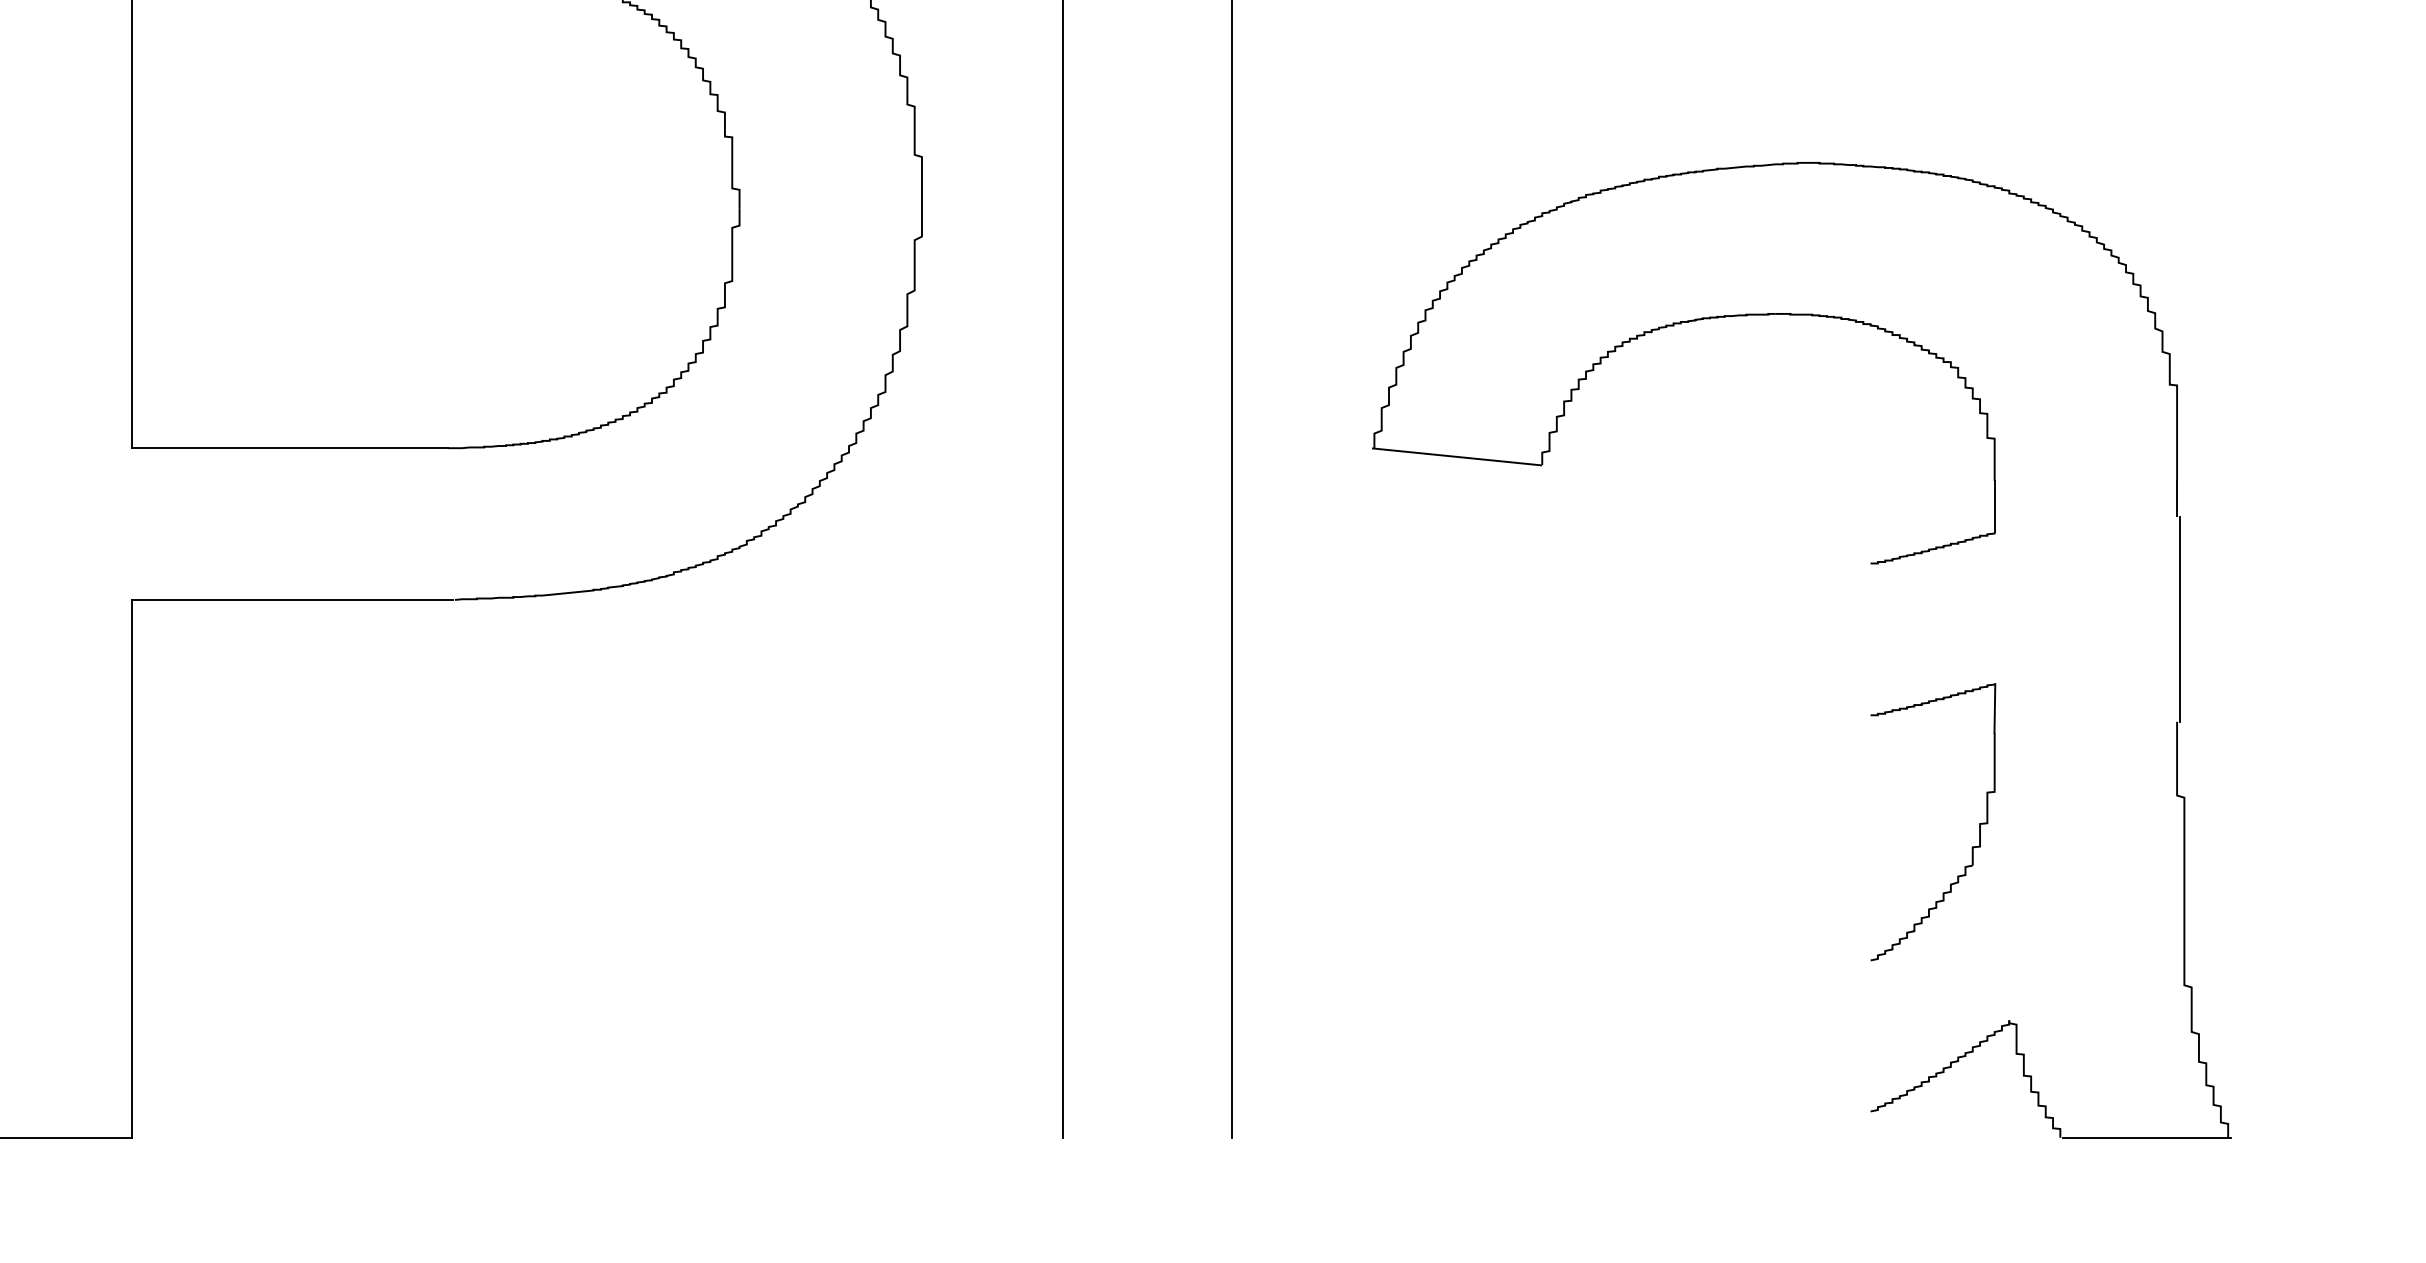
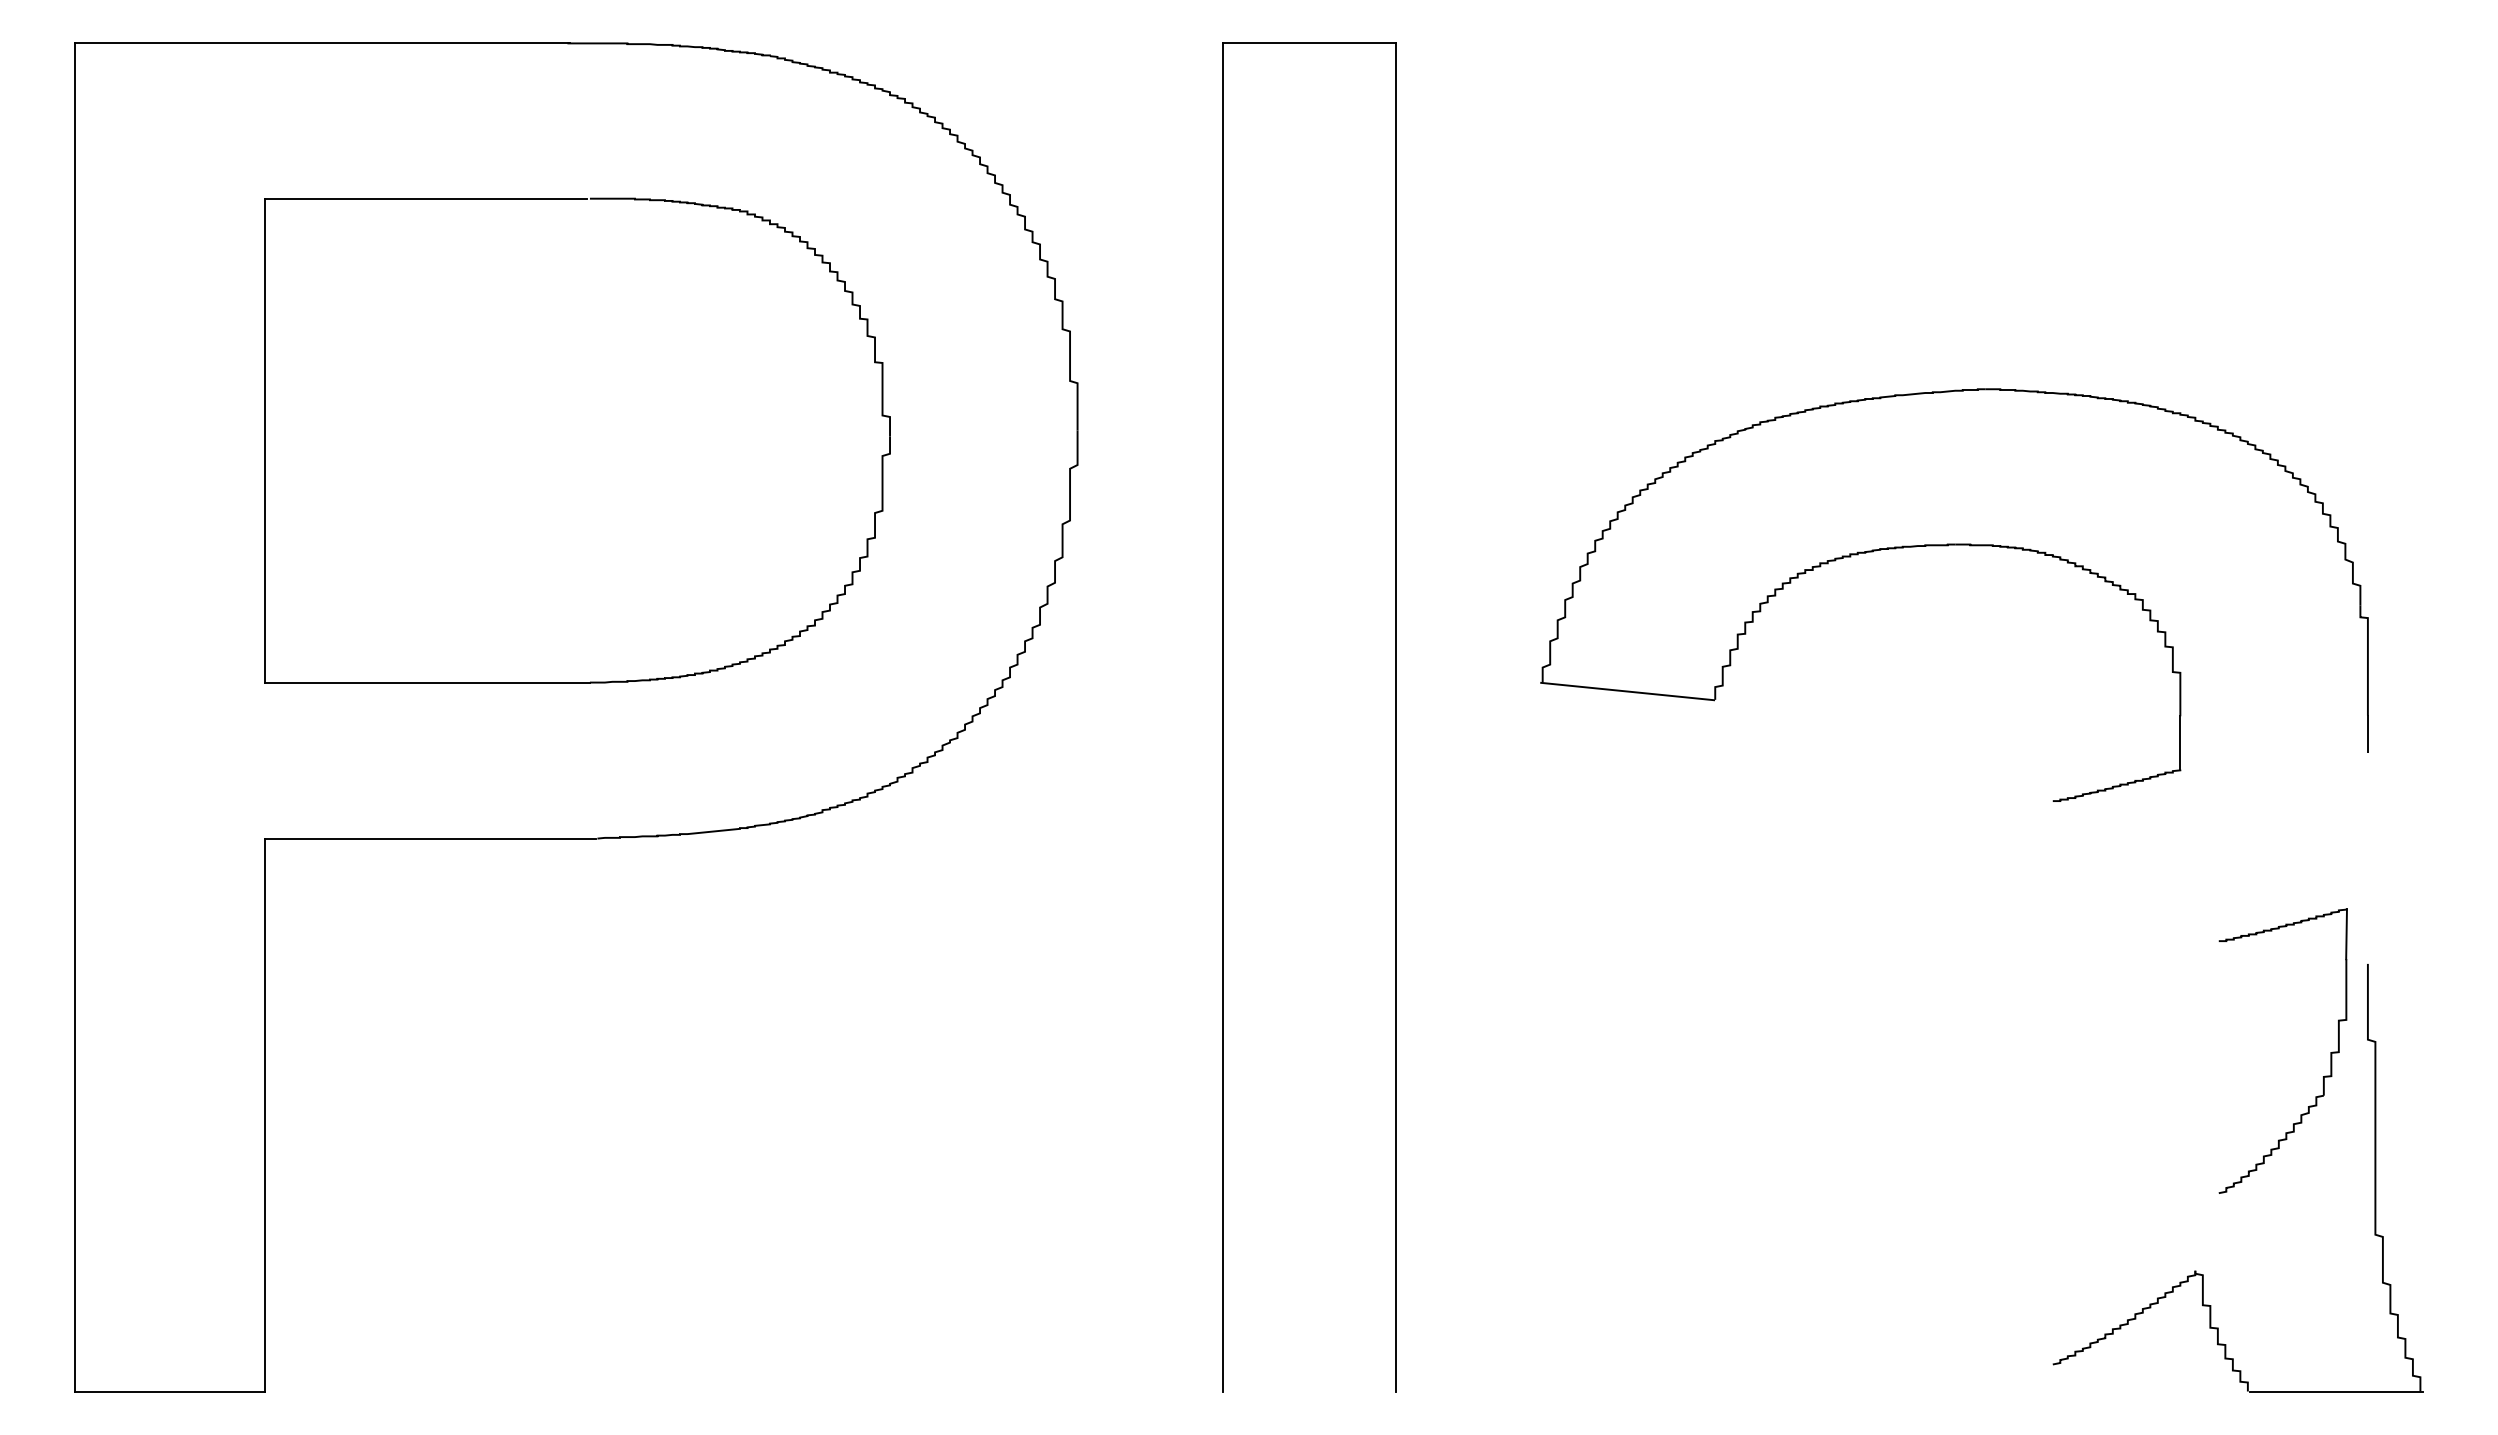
line: (2180, 618) -> (2371, 857), removed
part: (1979, 823) -> (2330, 1052), moved

